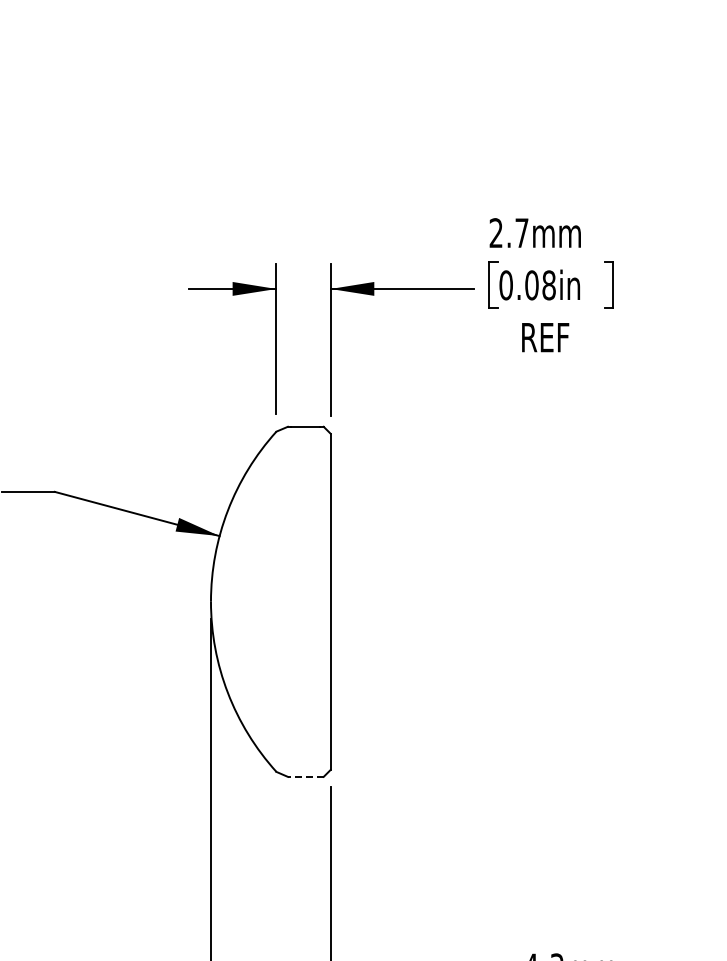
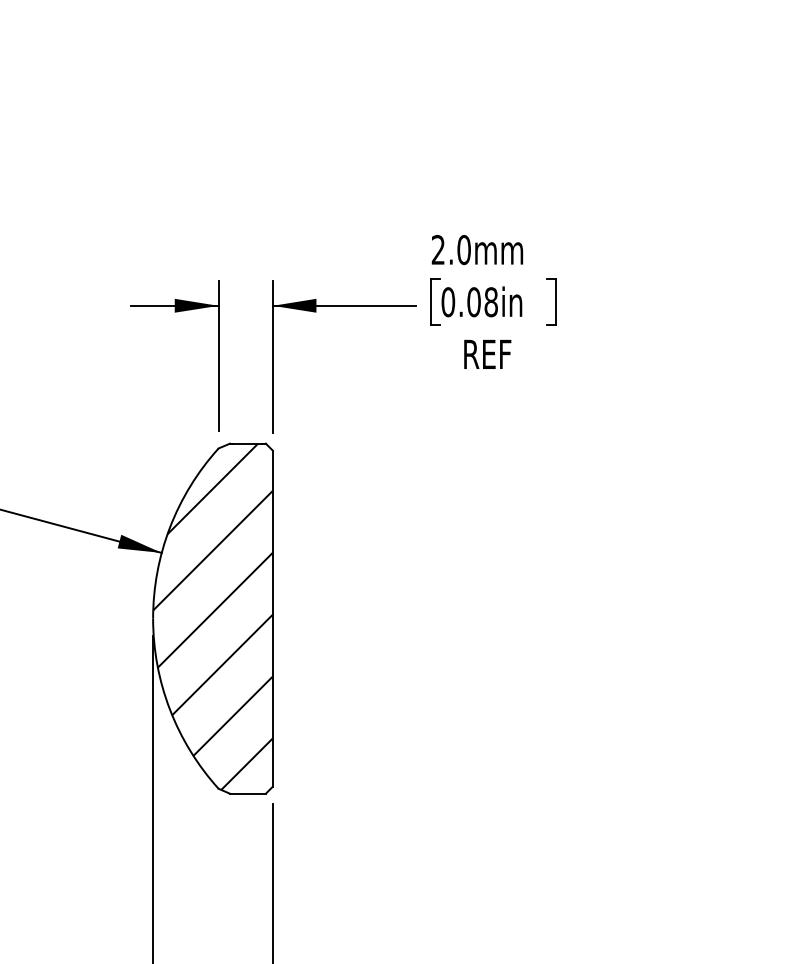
text: (521, 233) -> (463, 250), 2.7mm -> 2.0mm
hatch: (270, 599) -> (212, 616), added
line: (305, 776) -> (247, 793), dashed -> solid

